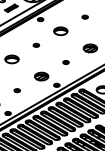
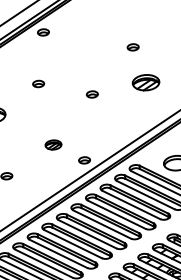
part: (84, 16) -> (131, 46), moved
part: (60, 31) -> (84, 53), removed
part: (65, 62) -> (91, 94), moved
part: (41, 76) -> (52, 144), size x0.6

